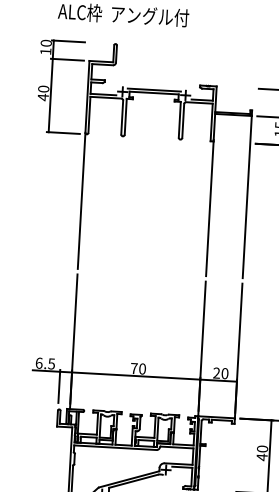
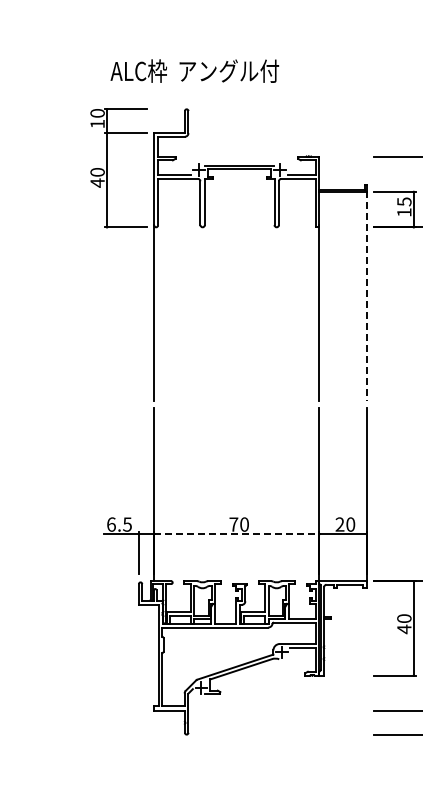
line: (247, 196) -> (366, 295), solid -> dashed
line: (135, 376) -> (236, 534), solid -> dashed

